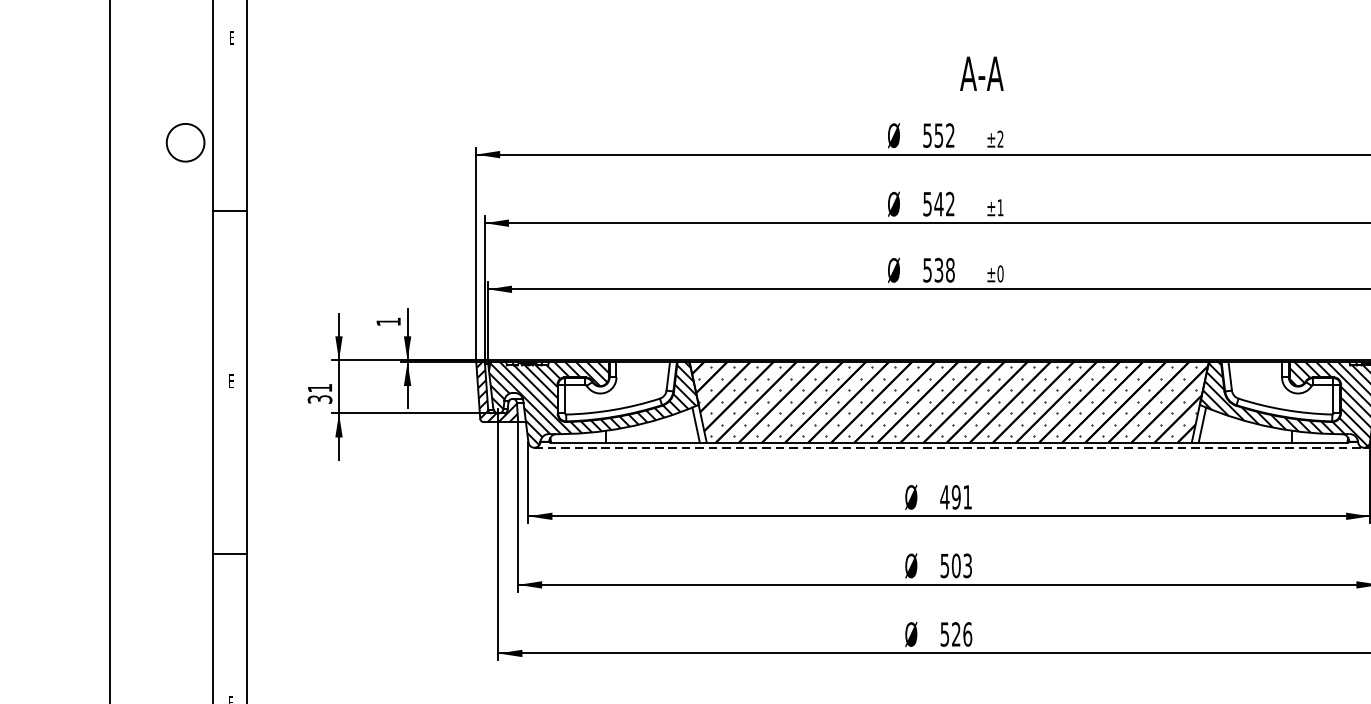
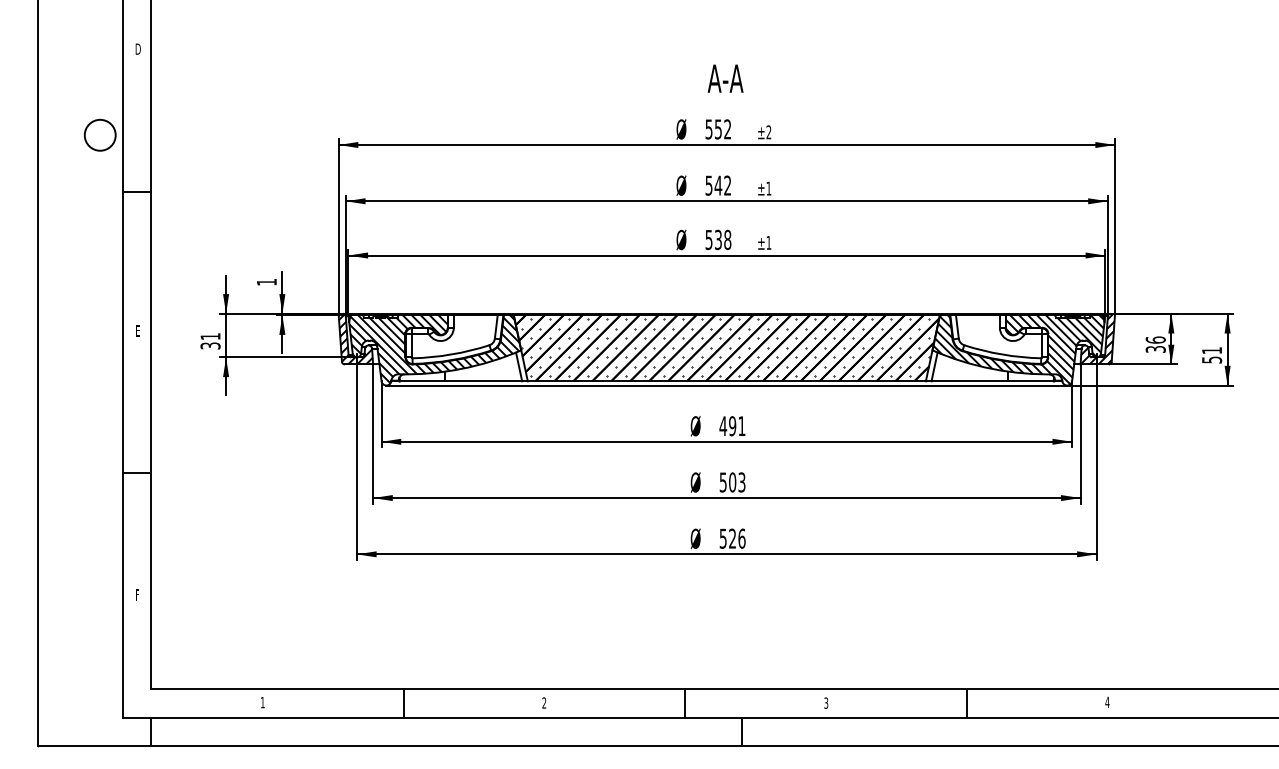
text: (231, 37) -> (137, 48), E -> D
text: (981, 73) -> (725, 78), moved
text: (1000, 273) -> (768, 242), ±0 -> ±1
line: (950, 447) -> (727, 385), dashed -> solid

